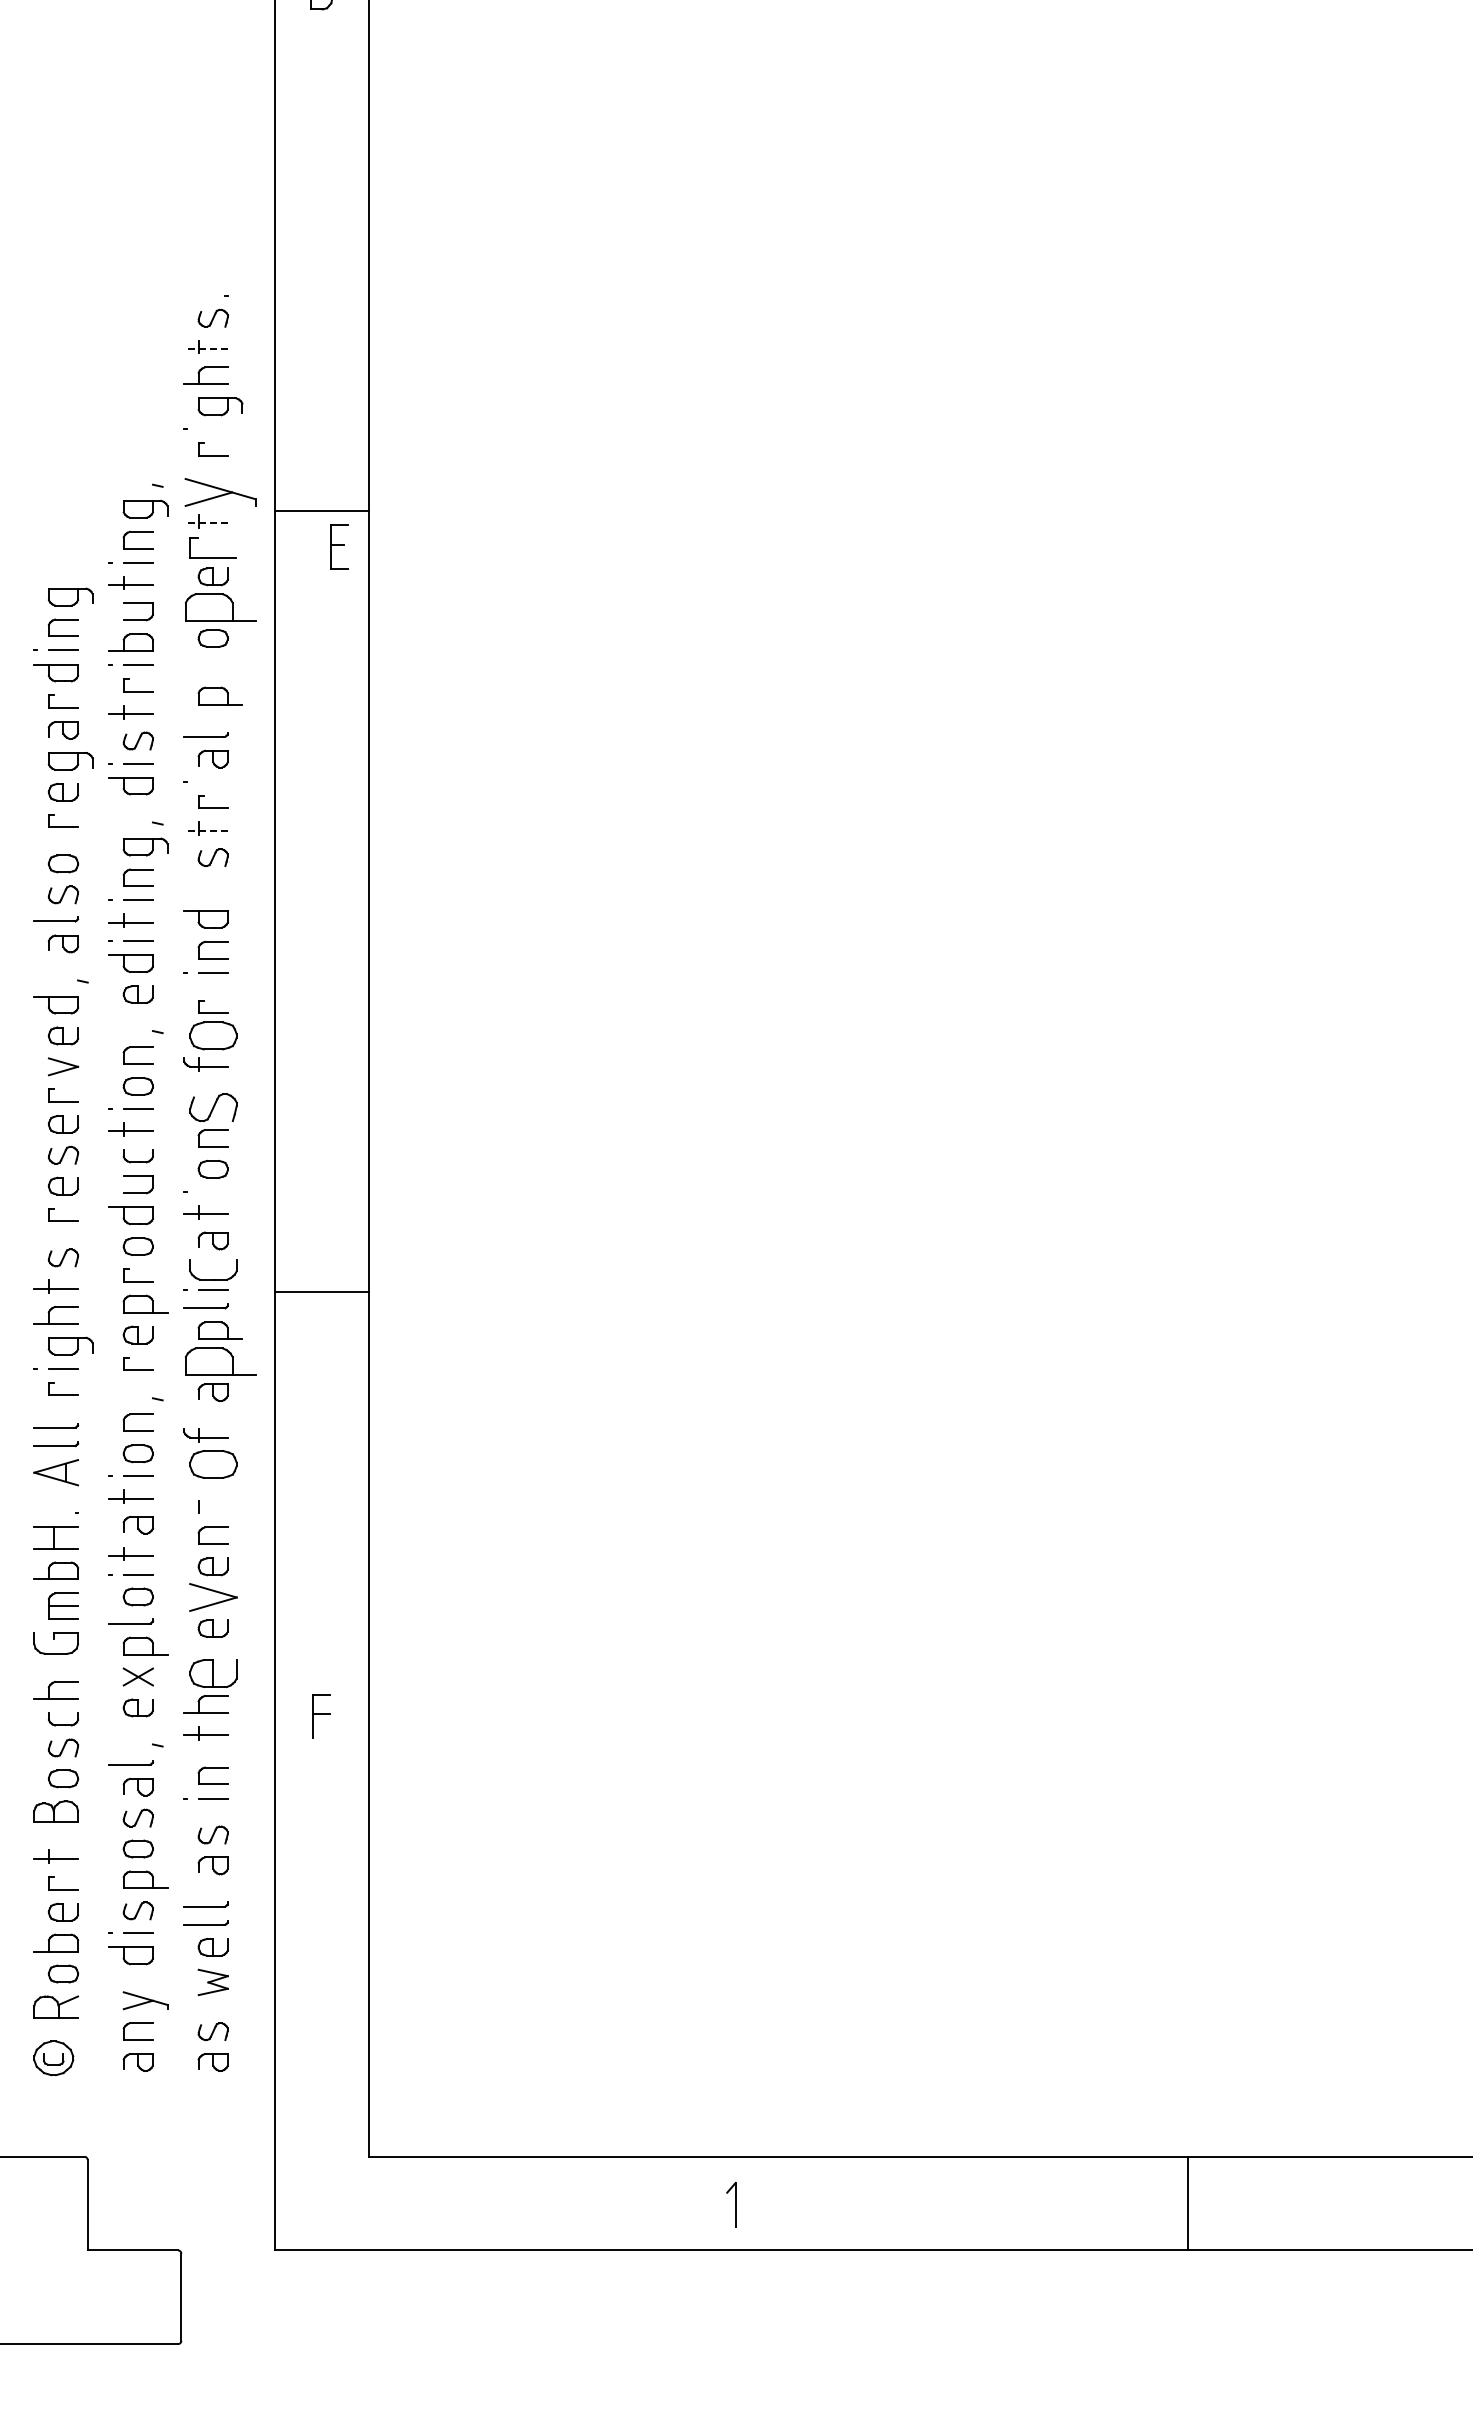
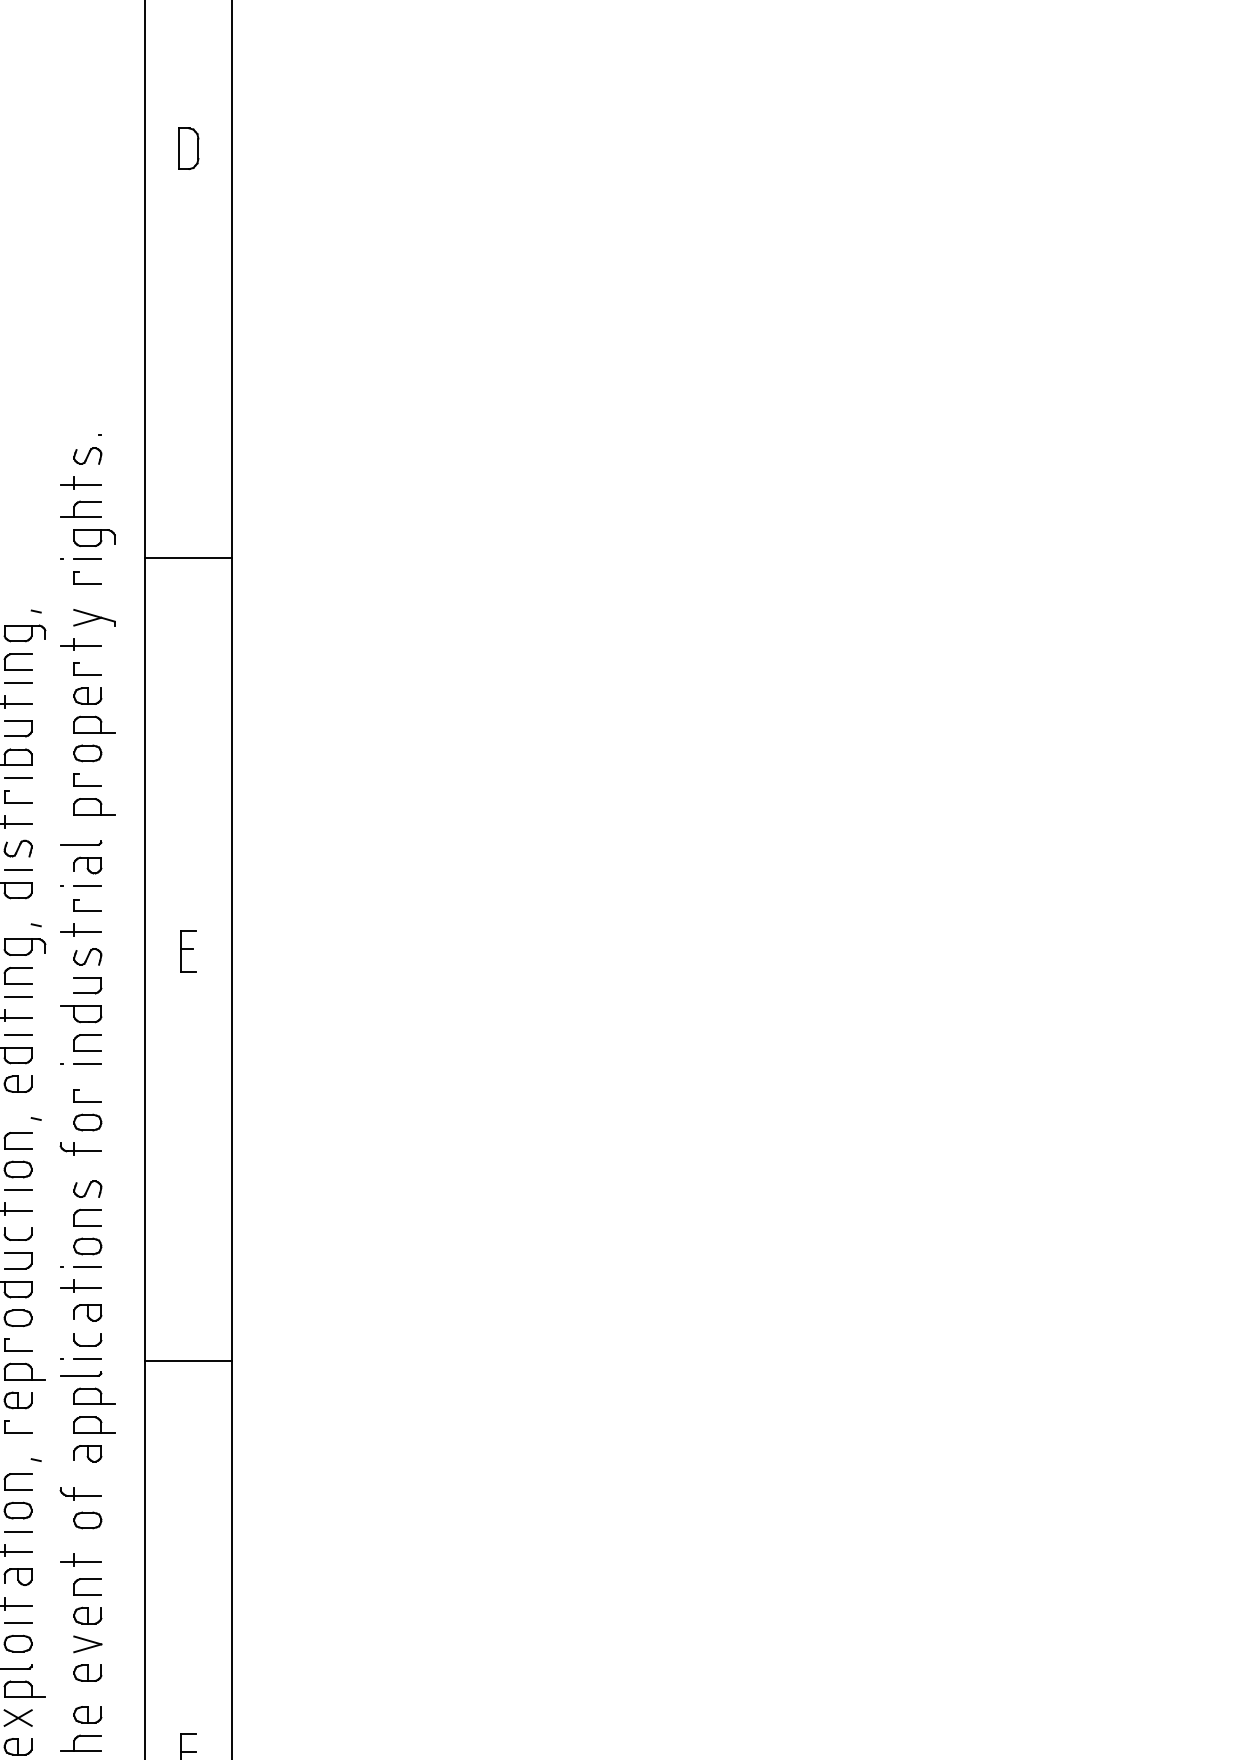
line: (206, 349) -> (81, 484), dashed -> solid
line: (212, 429) -> (87, 559), added
part: (220, 492) -> (94, 617), size x0.62
line: (321, 510) -> (188, 557), moved
line: (206, 523) -> (81, 646), dashed -> solid
part: (339, 546) -> (188, 951), moved
part: (213, 547) -> (88, 668), size x0.62
part: (219, 607) -> (93, 724), size x0.62
part: (213, 667) -> (88, 780), added
line: (212, 781) -> (87, 886), added
line: (206, 830) -> (81, 931), dashed -> solid
part: (213, 880) -> (88, 978), added
part: (212, 1035) -> (87, 1122), size x0.62
part: (212, 1107) -> (87, 1189), size x0.62
line: (212, 1191) -> (87, 1267), added
part: (212, 1269) -> (87, 1339), size x0.62
part: (219, 1361) -> (93, 1424), size x0.62
part: (212, 1463) -> (87, 1519), size x0.62
line: (205, 1509) -> (80, 1562), added
part: (212, 1597) -> (87, 1644), size x0.62
part: (212, 1673) -> (87, 1714), size x0.62

